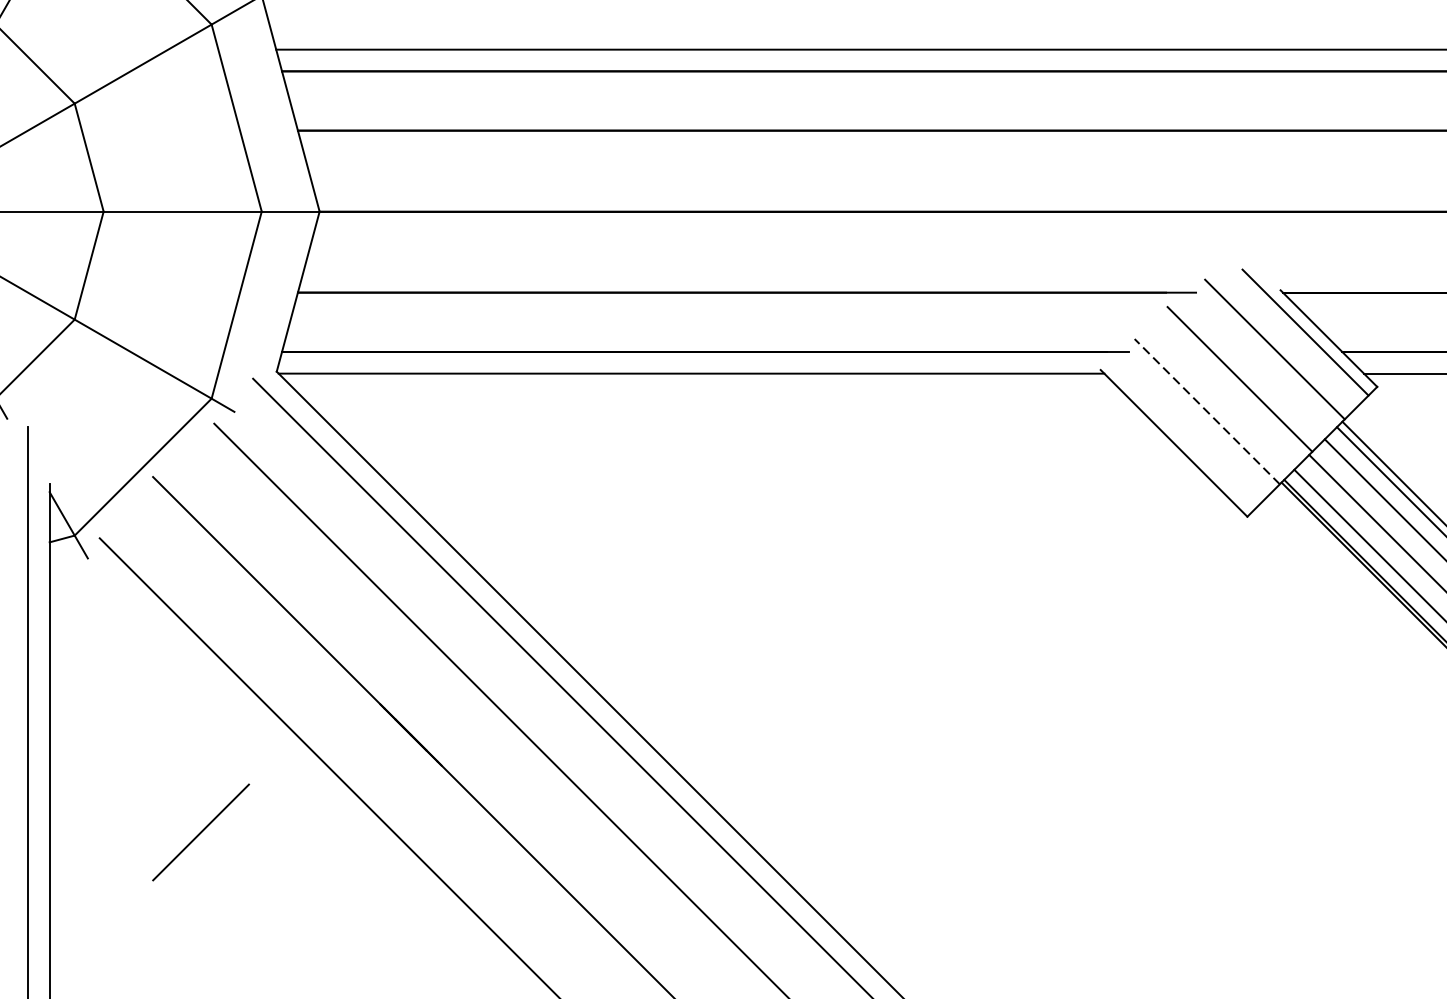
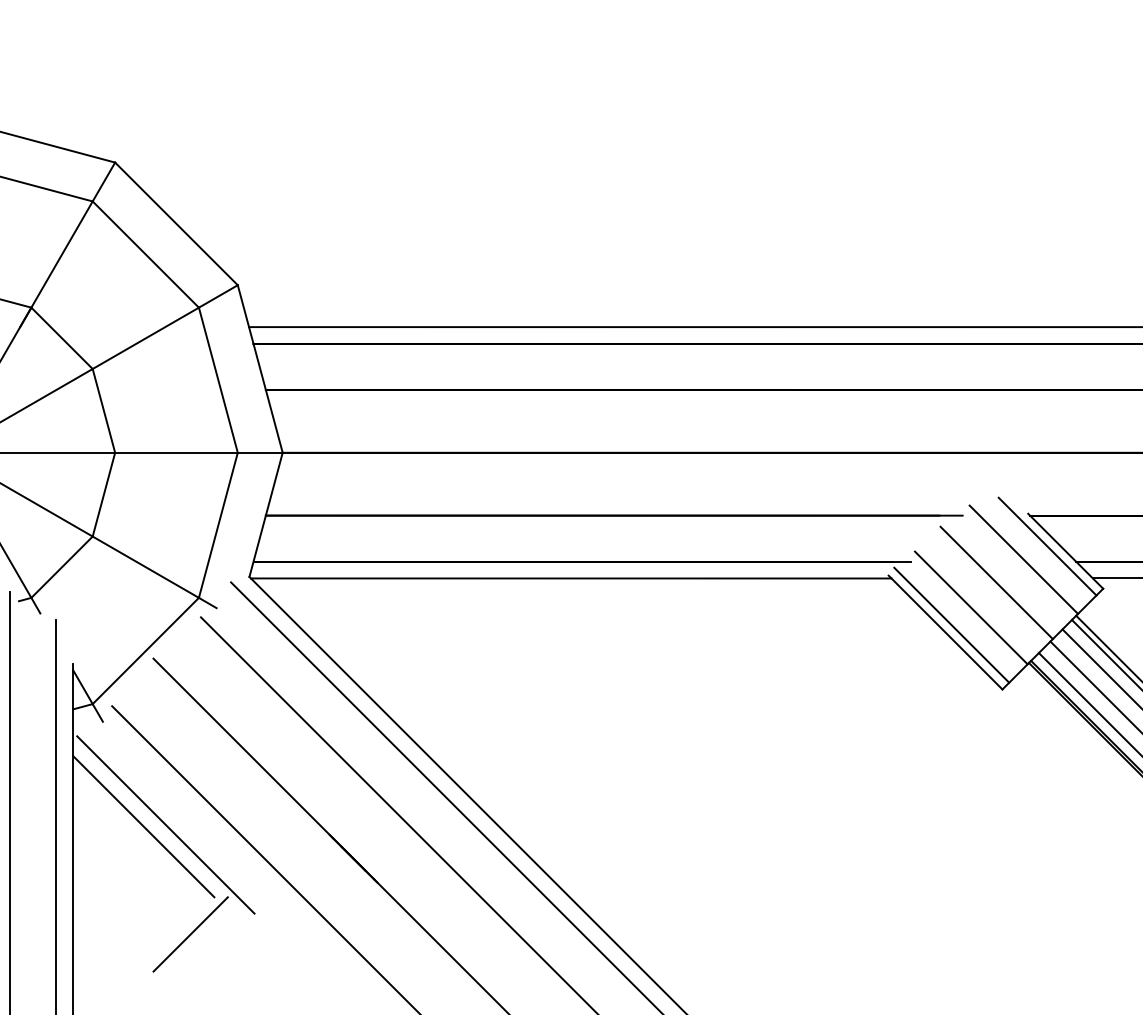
line: (1207, 411) -> (971, 607), dashed -> solid
line: (1181, 432) -> (951, 624), added
line: (168, 690) -> (165, 824), added
line: (140, 693) -> (143, 826), added

